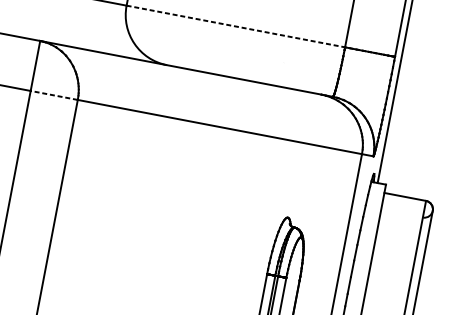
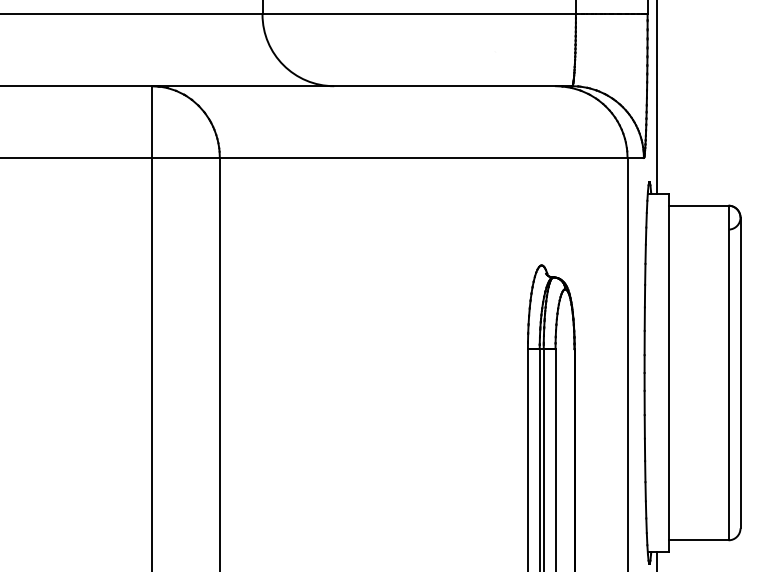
line: (236, 26) -> (419, 14), dashed -> solid
line: (54, 95) -> (186, 157), dashed -> solid

